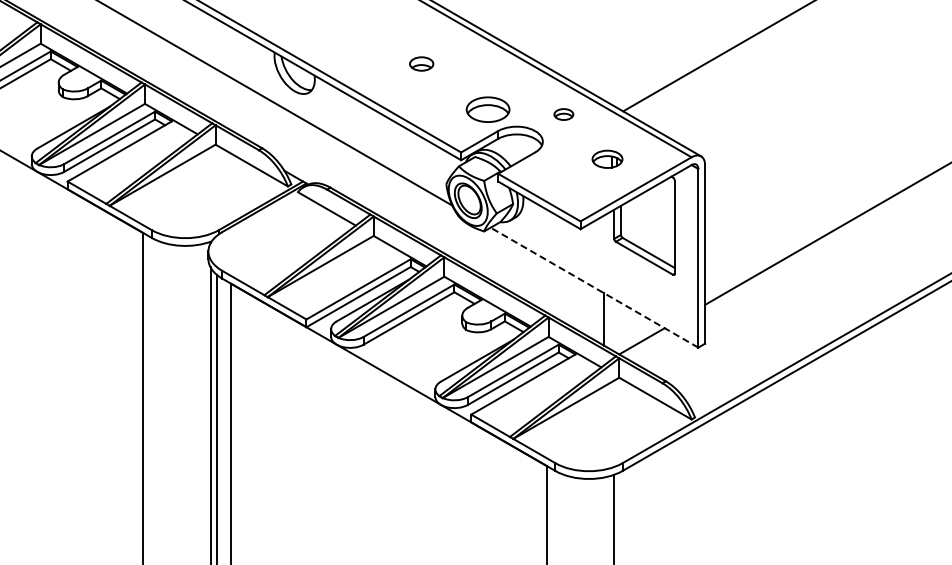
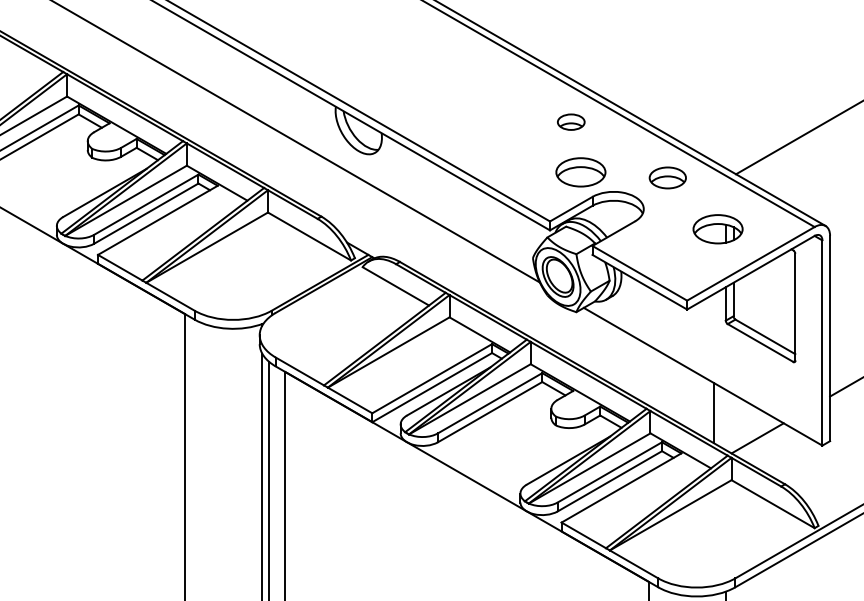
part: (421, 63) -> (571, 121), moved
part: (563, 114) -> (667, 177), size x1.67
part: (607, 159) -> (718, 229), size x1.43
line: (594, 287) -> (703, 376), dashed -> solid

